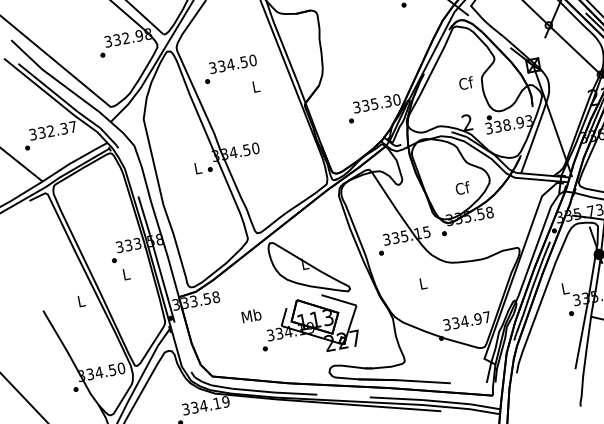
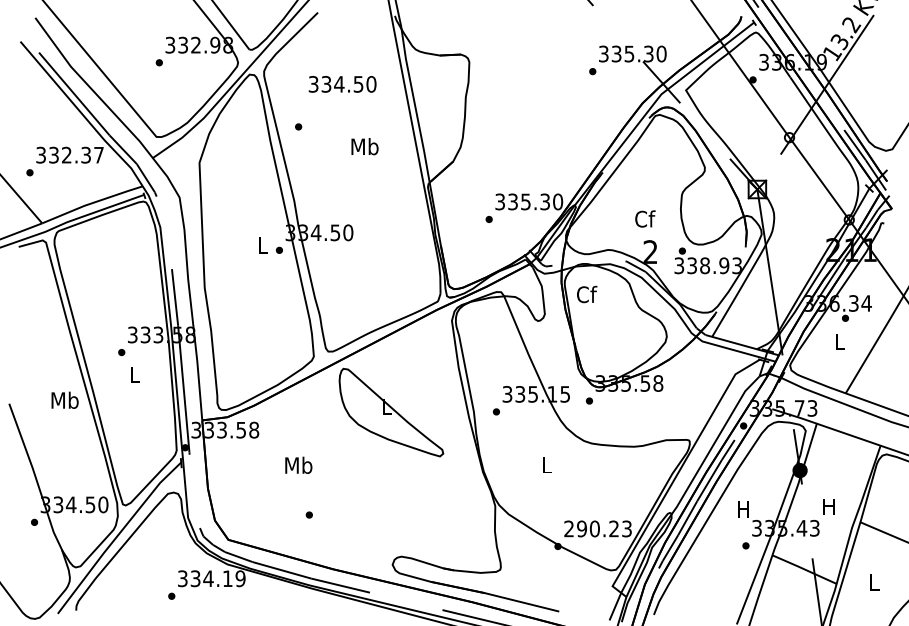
text: (232, 64) -> (342, 84), moved
text: (466, 83) -> (645, 218), moved
text: (255, 86) -> (364, 146), L -> Mb
text: (463, 188) -> (587, 294), moved
text: (565, 288) -> (743, 509), L -> H
text: (80, 300) -> (64, 399), L -> Mb
text: (466, 320) -> (597, 528), 334.97 -> 290.23
part: (312, 325) -> (381, 494), removed

